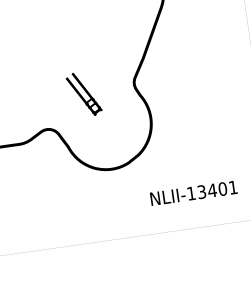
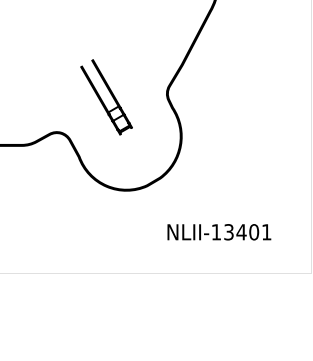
part: (84, 94) -> (106, 97), size x1.43

